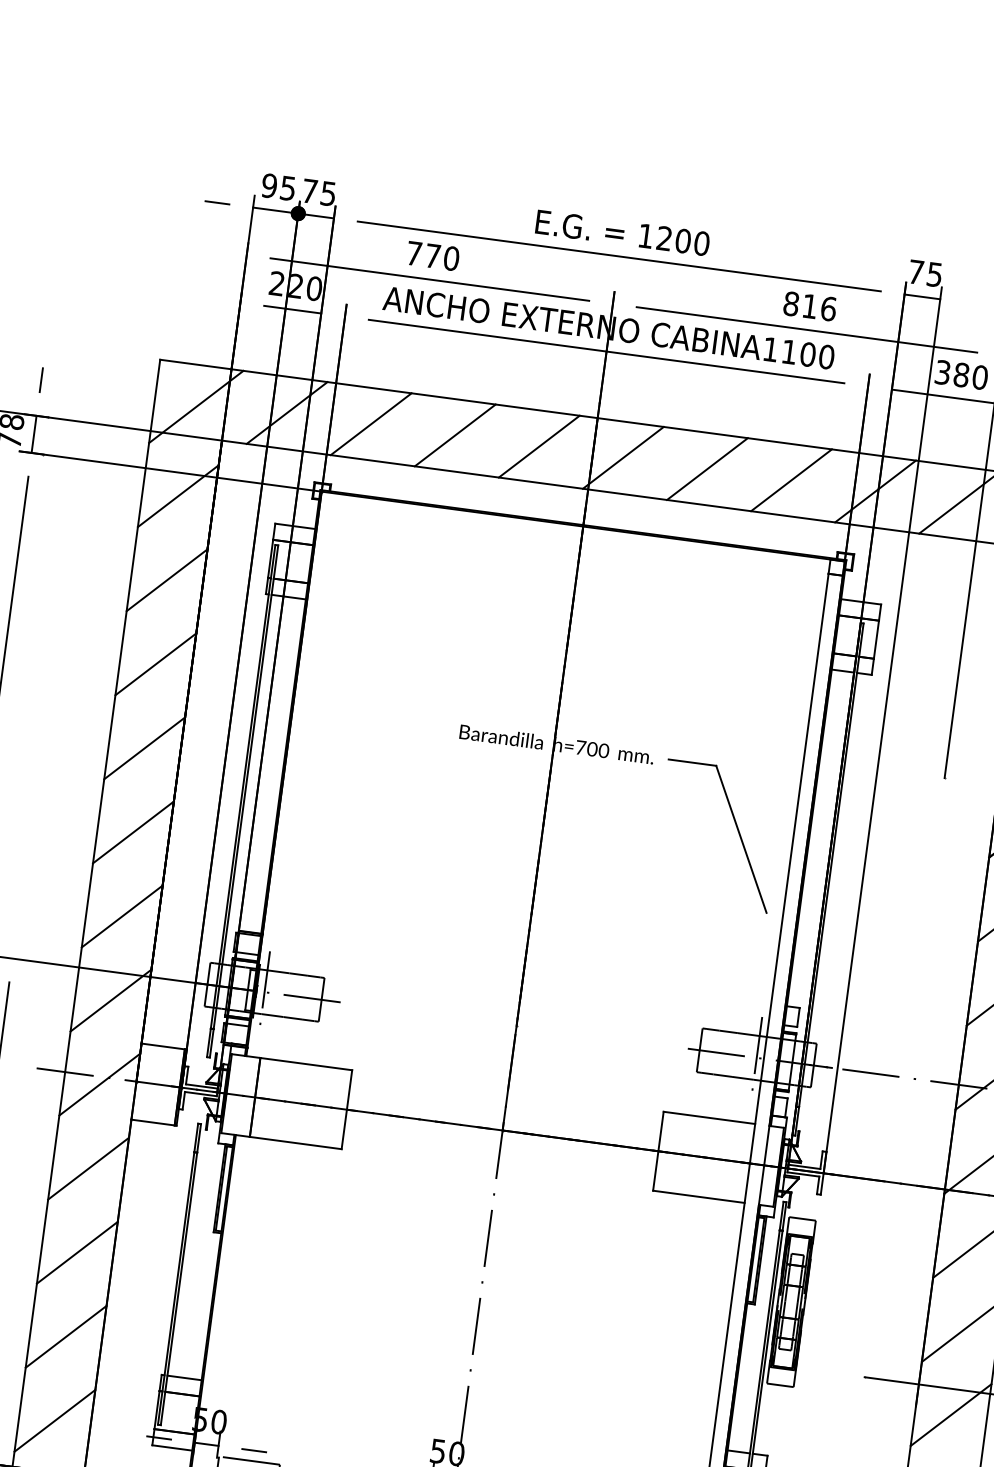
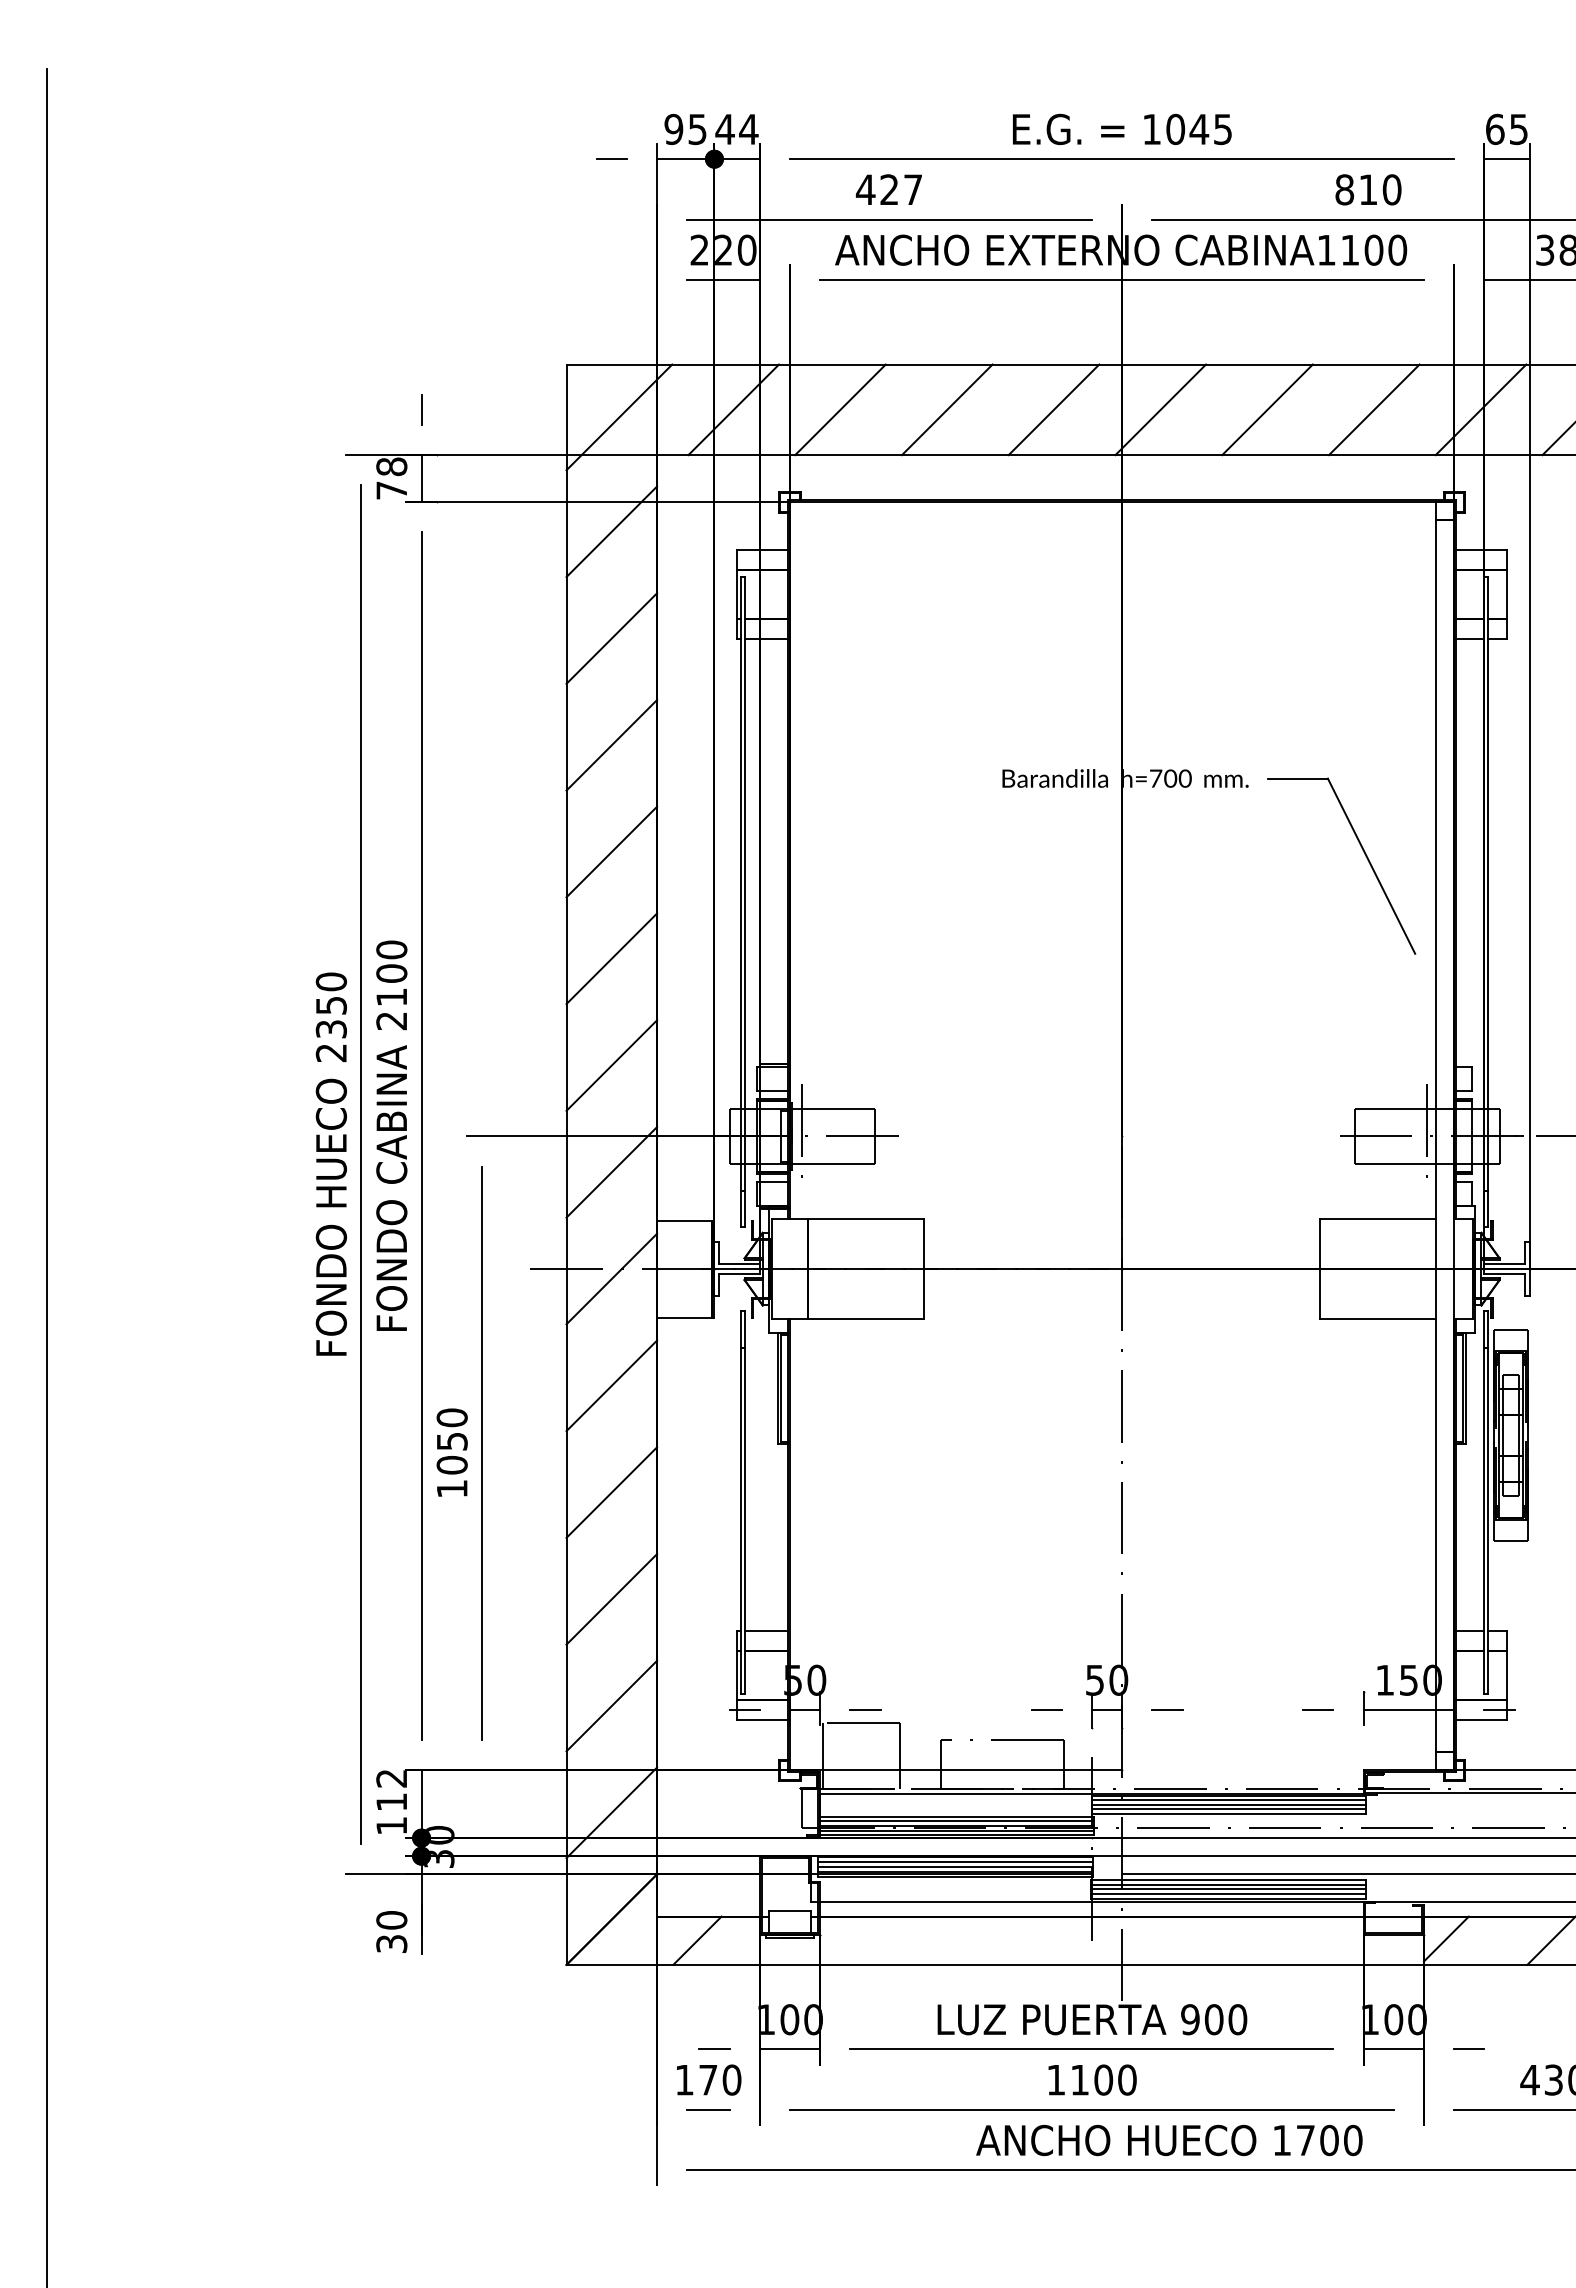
text: (318, 192) -> (736, 129), 75 -> 44
text: (683, 241) -> (1199, 129), 1200 -> 1045
text: (432, 255) -> (888, 189), 770 -> 427
text: (916, 272) -> (1495, 129), 75 -> 65
text: (828, 308) -> (1391, 189), 816 -> 810

